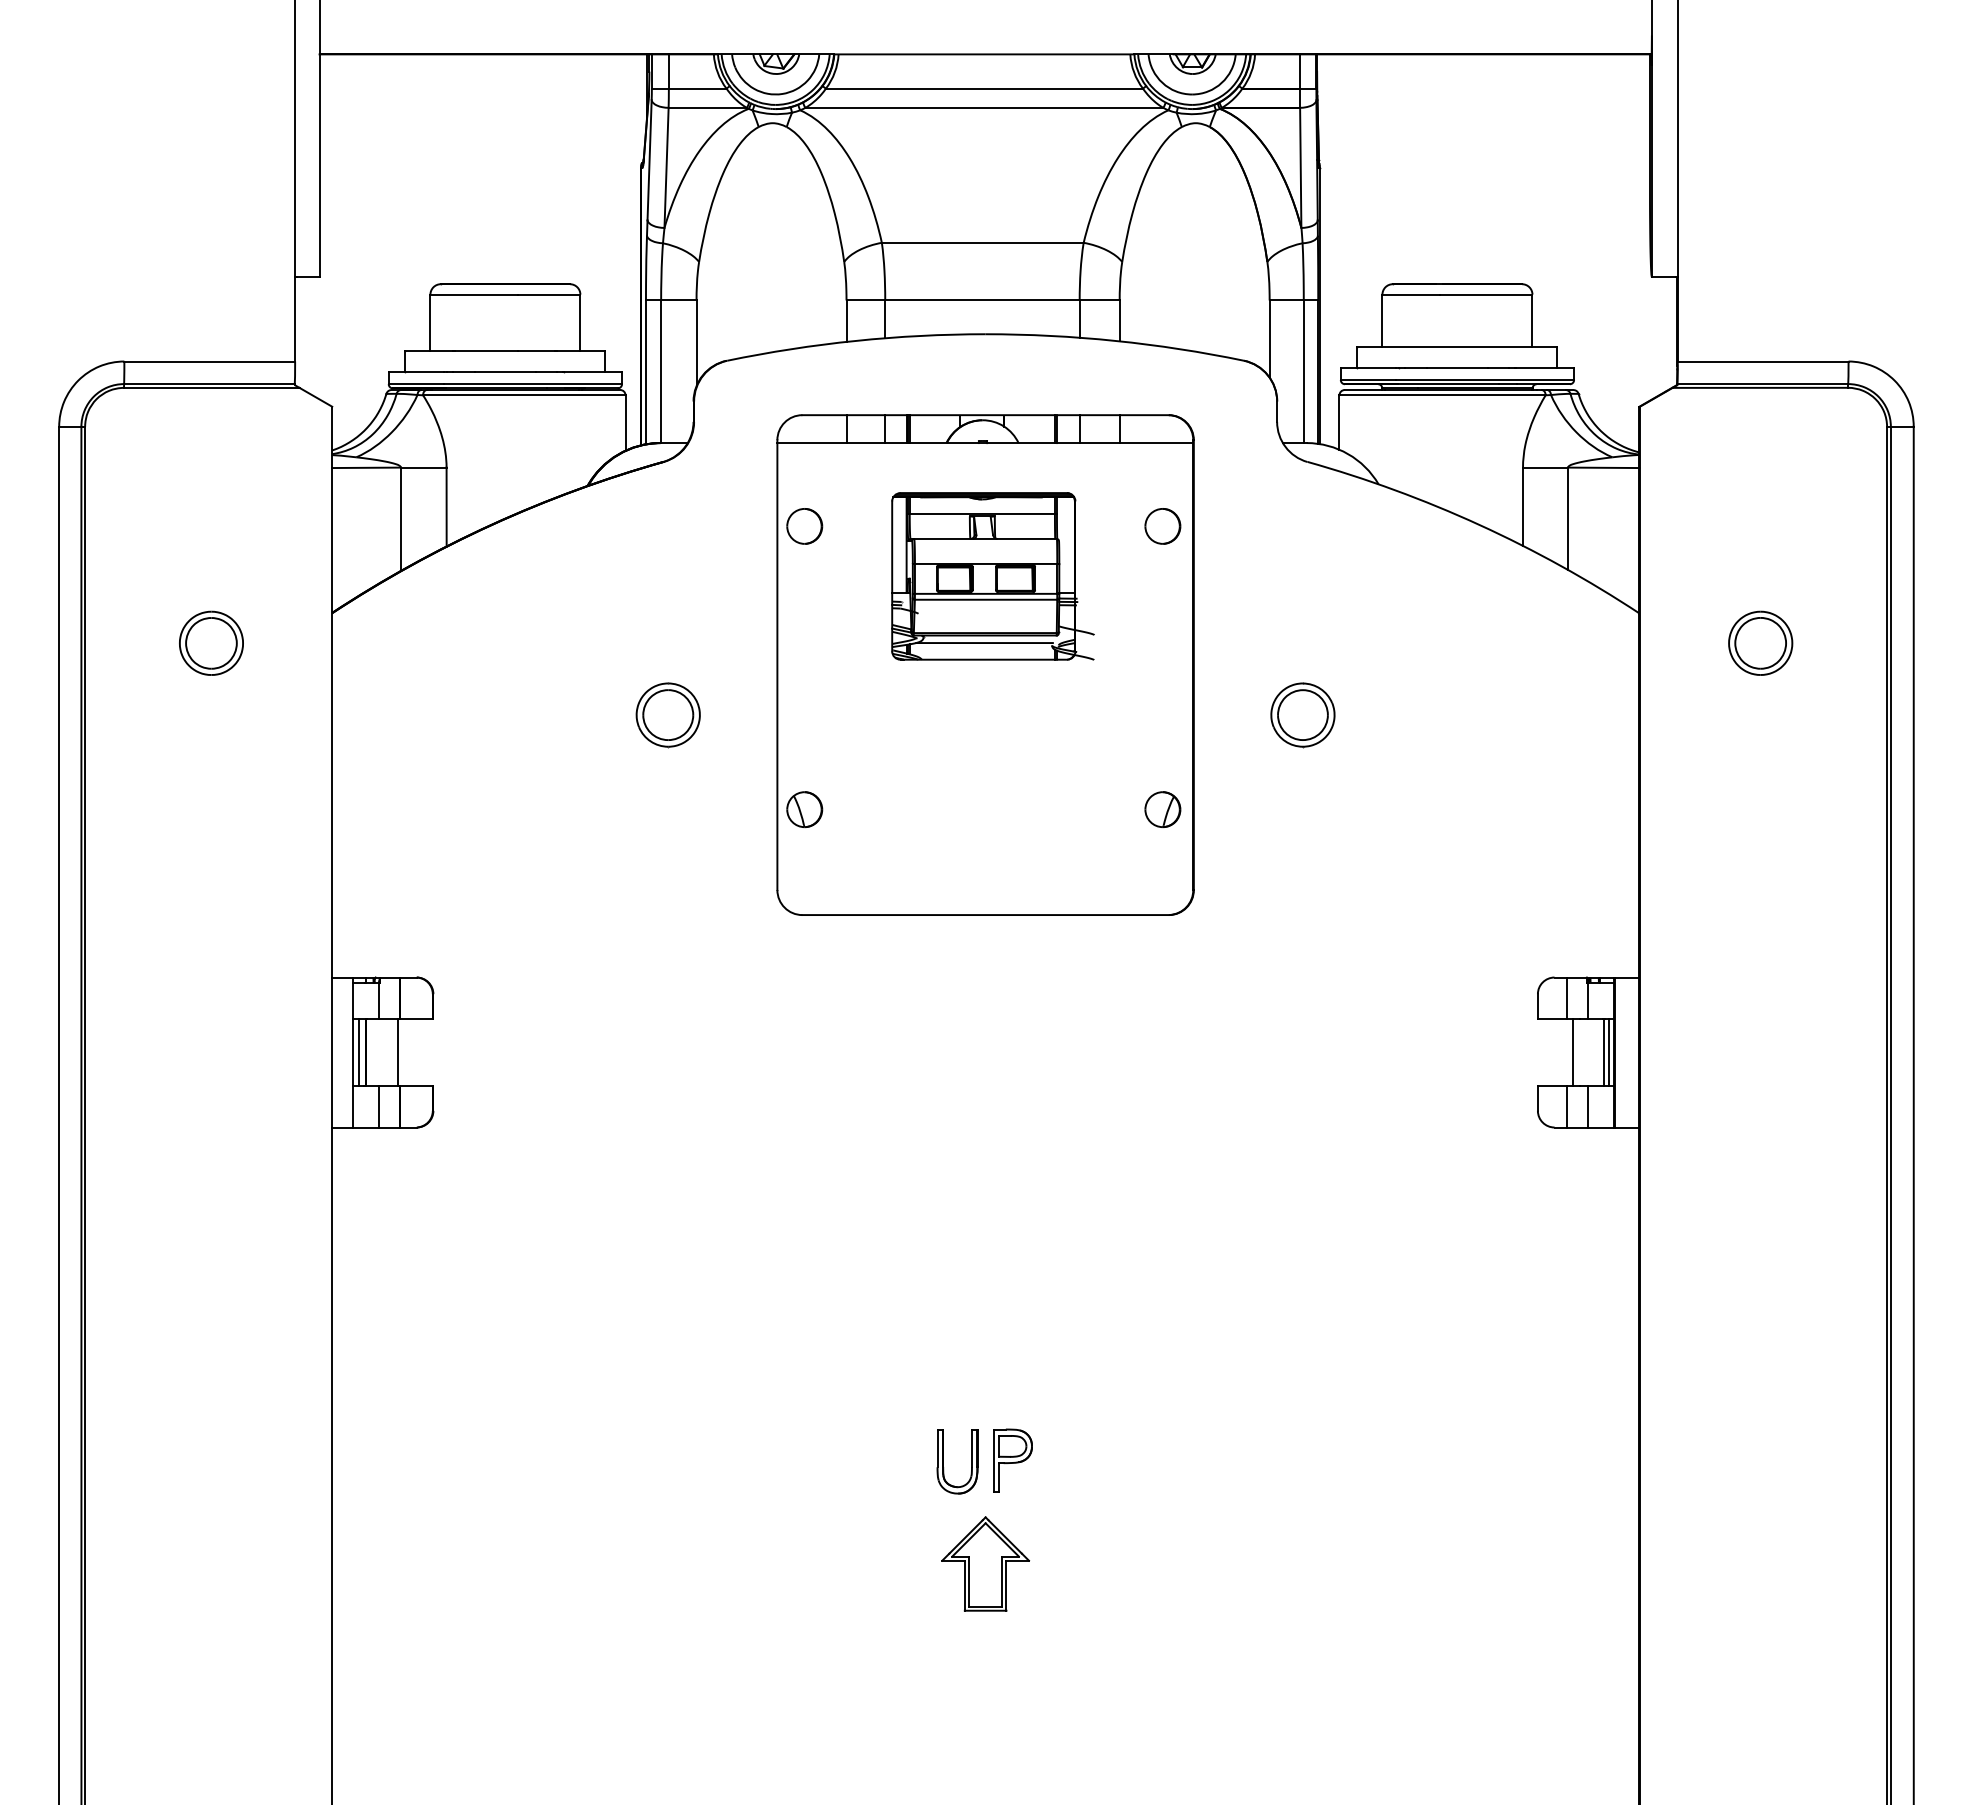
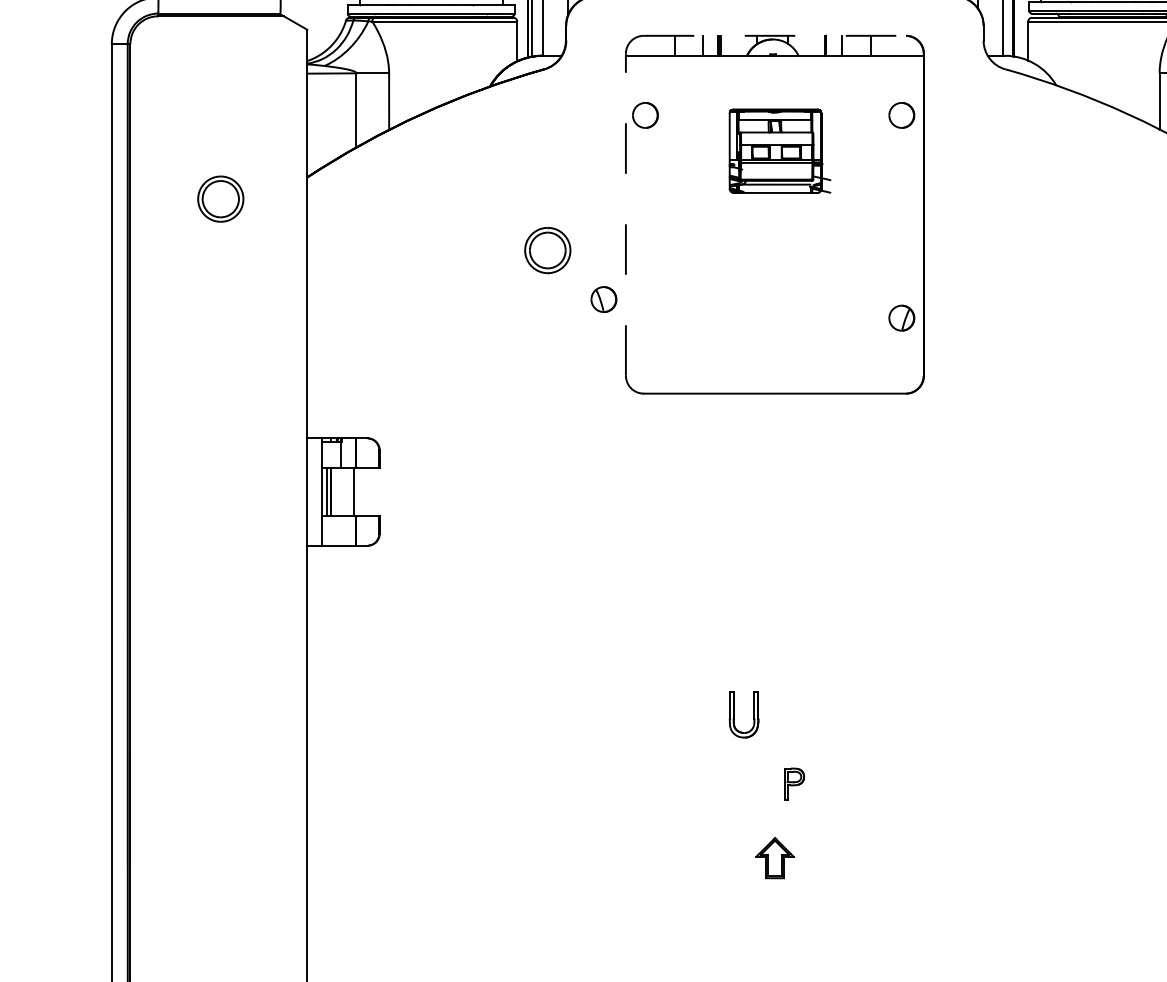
line: (986, 415) -> (775, 36), solid -> dashed
part: (992, 576) -> (779, 151), size x0.7
line: (777, 665) -> (625, 215), solid -> dashed
part: (1302, 715) -> (1001, 250), removed
part: (804, 809) -> (603, 299), moved
line: (379, 1106) -> (341, 530), removed
part: (1012, 1460) -> (794, 784), size x0.7
part: (943, 1461) -> (734, 714), moved
part: (985, 1563) -> (774, 857), size x0.6

